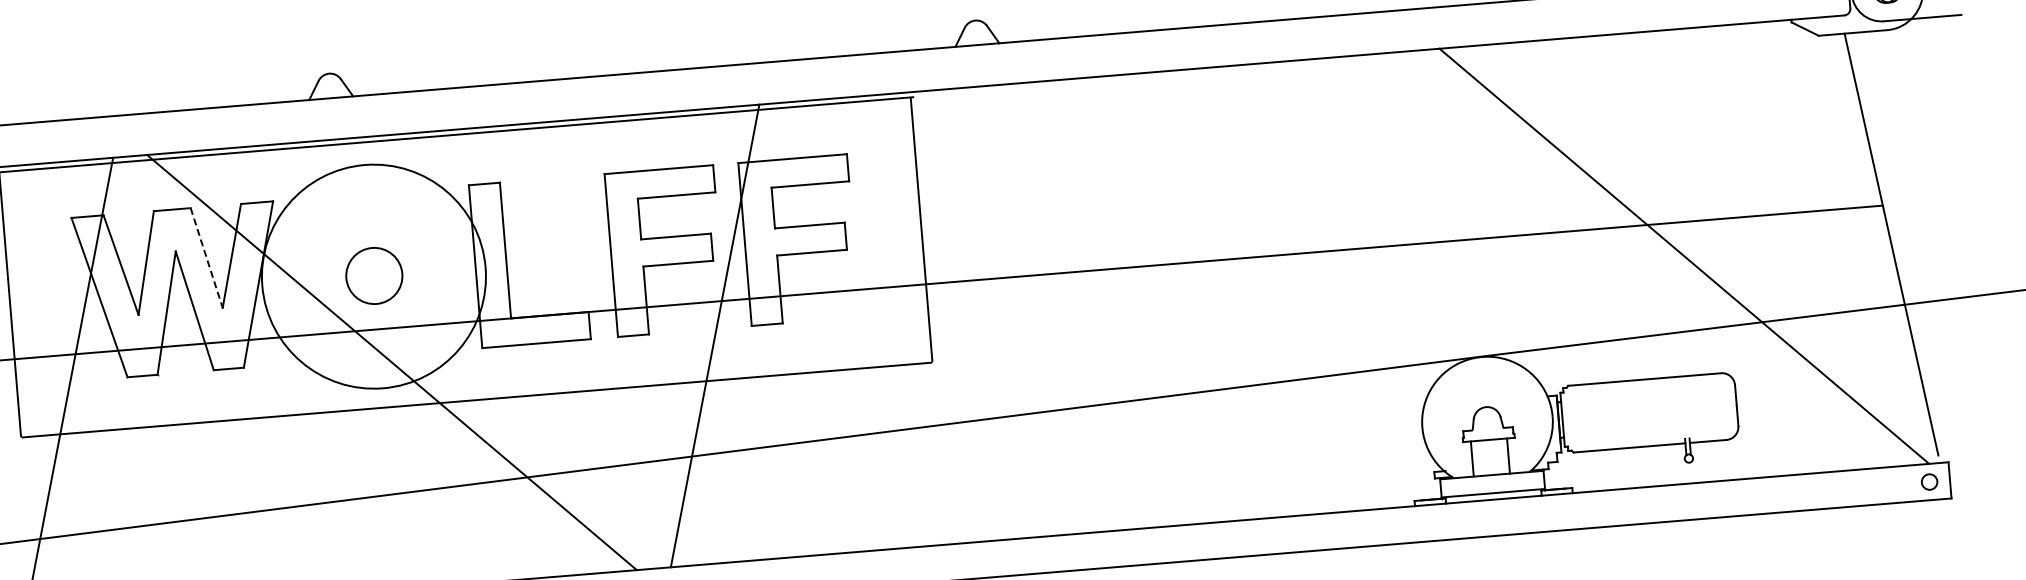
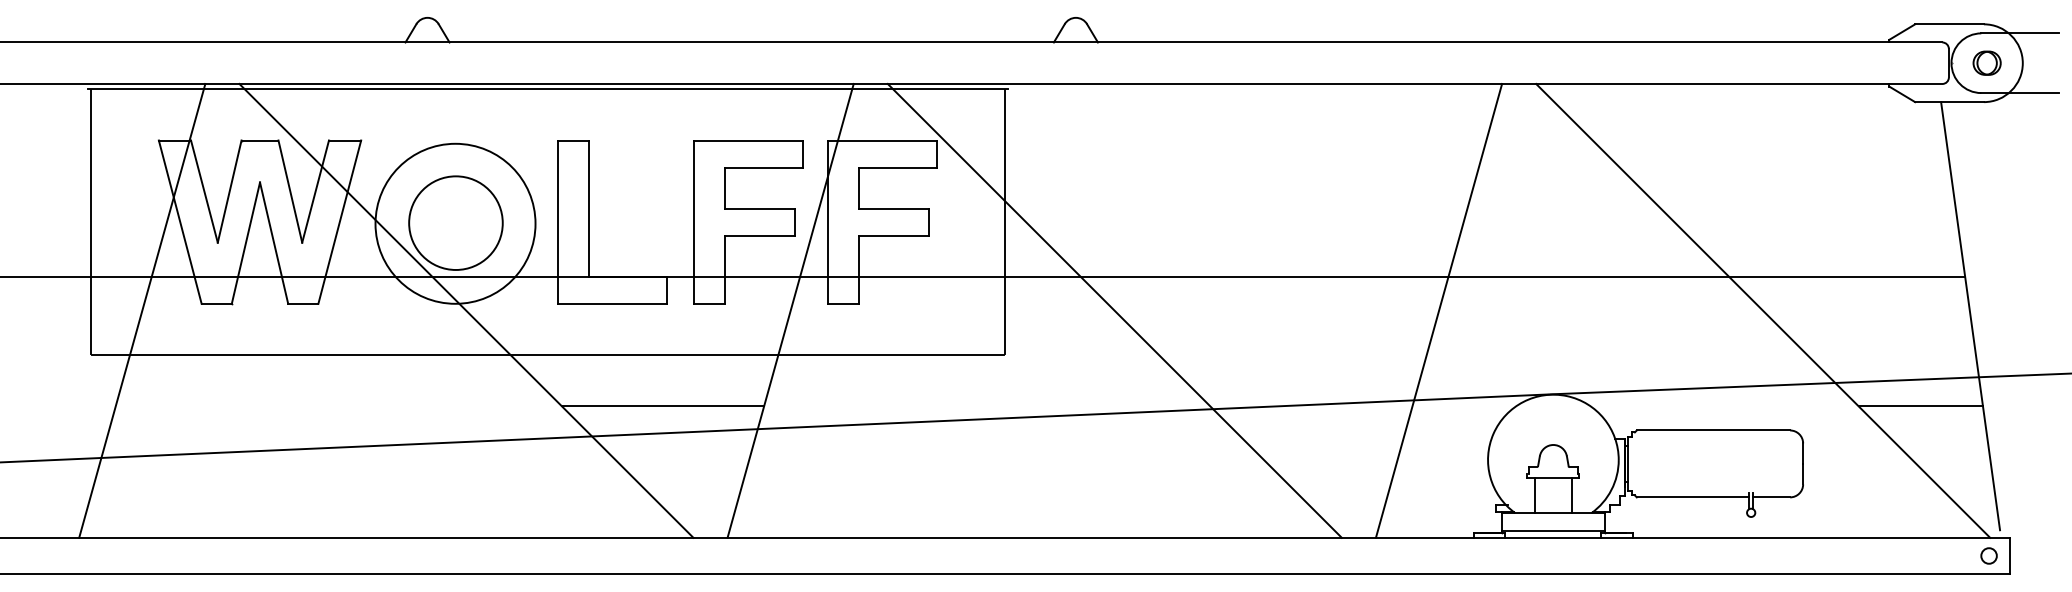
line: (206, 258) -> (290, 192), dashed -> solid
circle: (373, 275) -> (455, 222), size x1.67
circle: (373, 276) -> (455, 223), size x0.71
line: (1360, 282) -> (1438, 310), added
line: (1037, 309) -> (1114, 310), added
line: (1848, 338) -> (1920, 406), added
line: (595, 441) -> (662, 406), added

